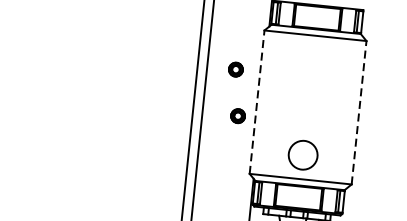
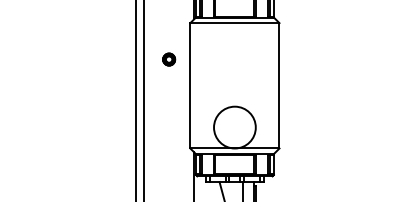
line: (257, 101) -> (190, 85), dashed -> solid
line: (359, 112) -> (279, 85), dashed -> solid
part: (238, 116) -> (175, 99), removed
circle: (302, 155) -> (234, 127), size x1.67

